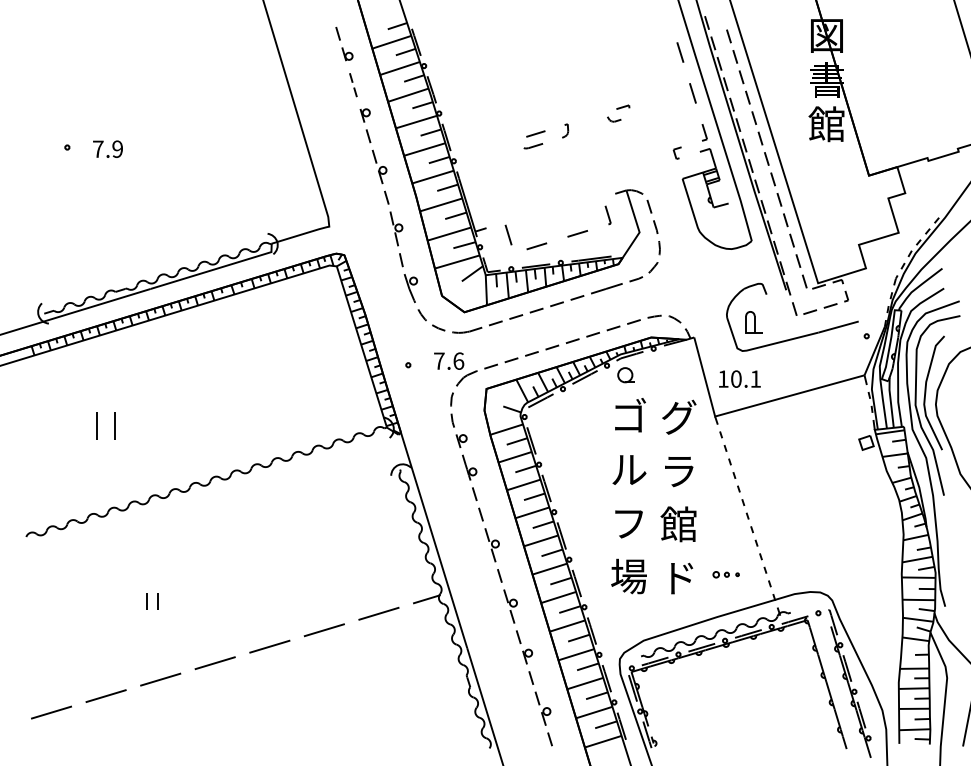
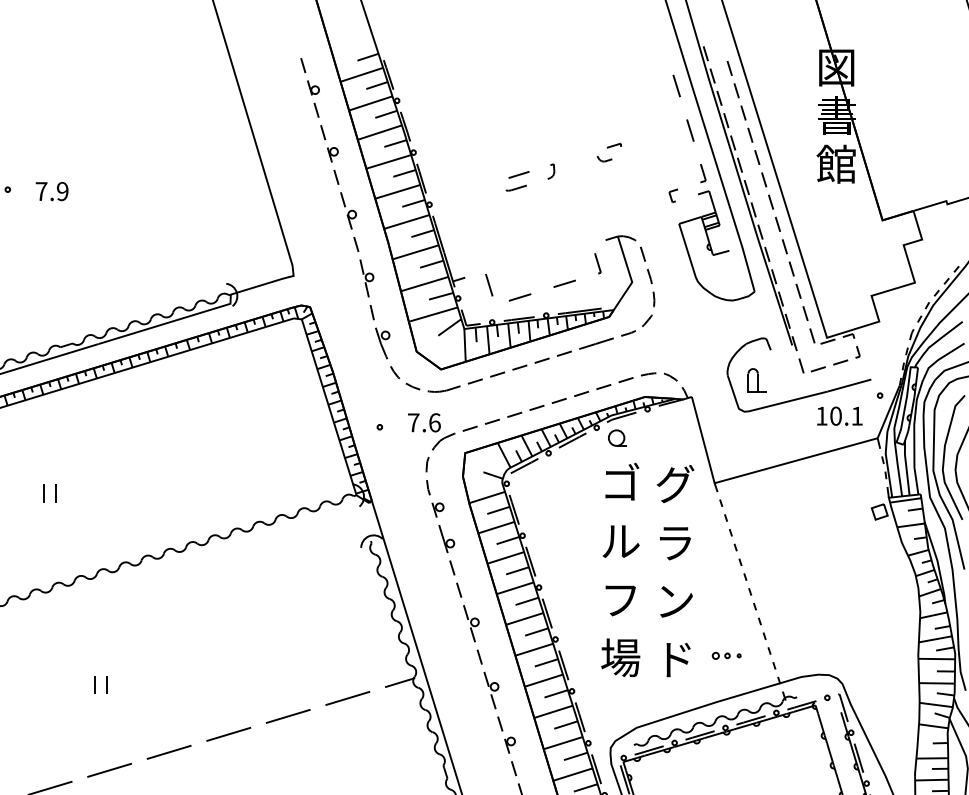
part: (353, 85) -> (320, 121), size x1.43
text: (739, 378) -> (839, 415), moved
part: (105, 426) -> (49, 494), size x0.62
text: (678, 524) -> (674, 601), 館 -> ン

